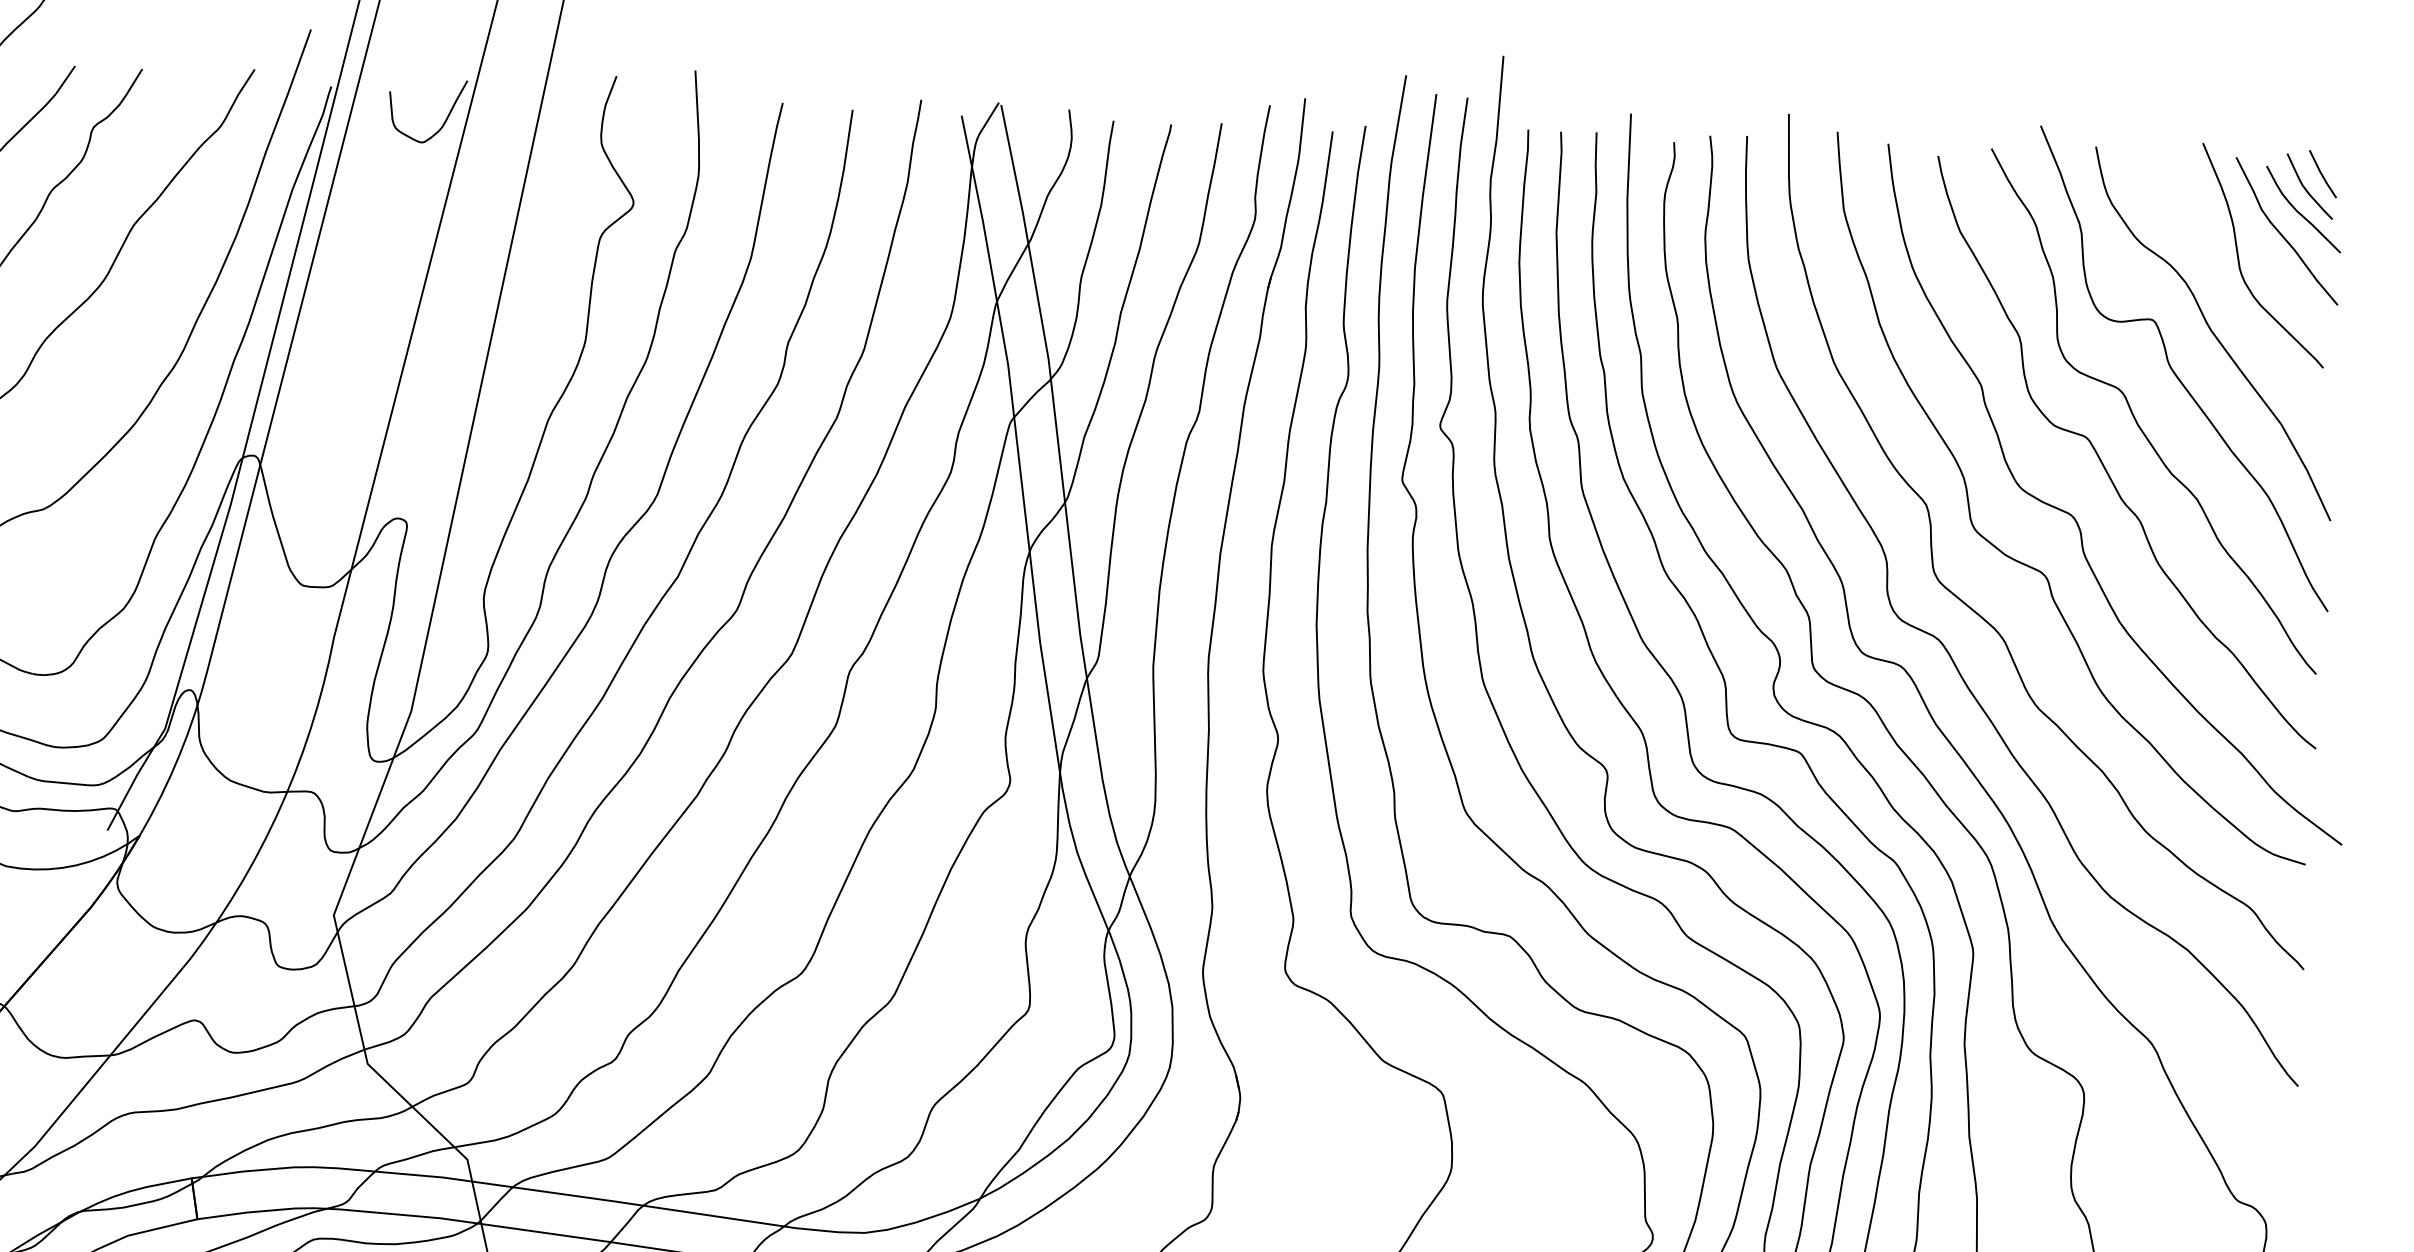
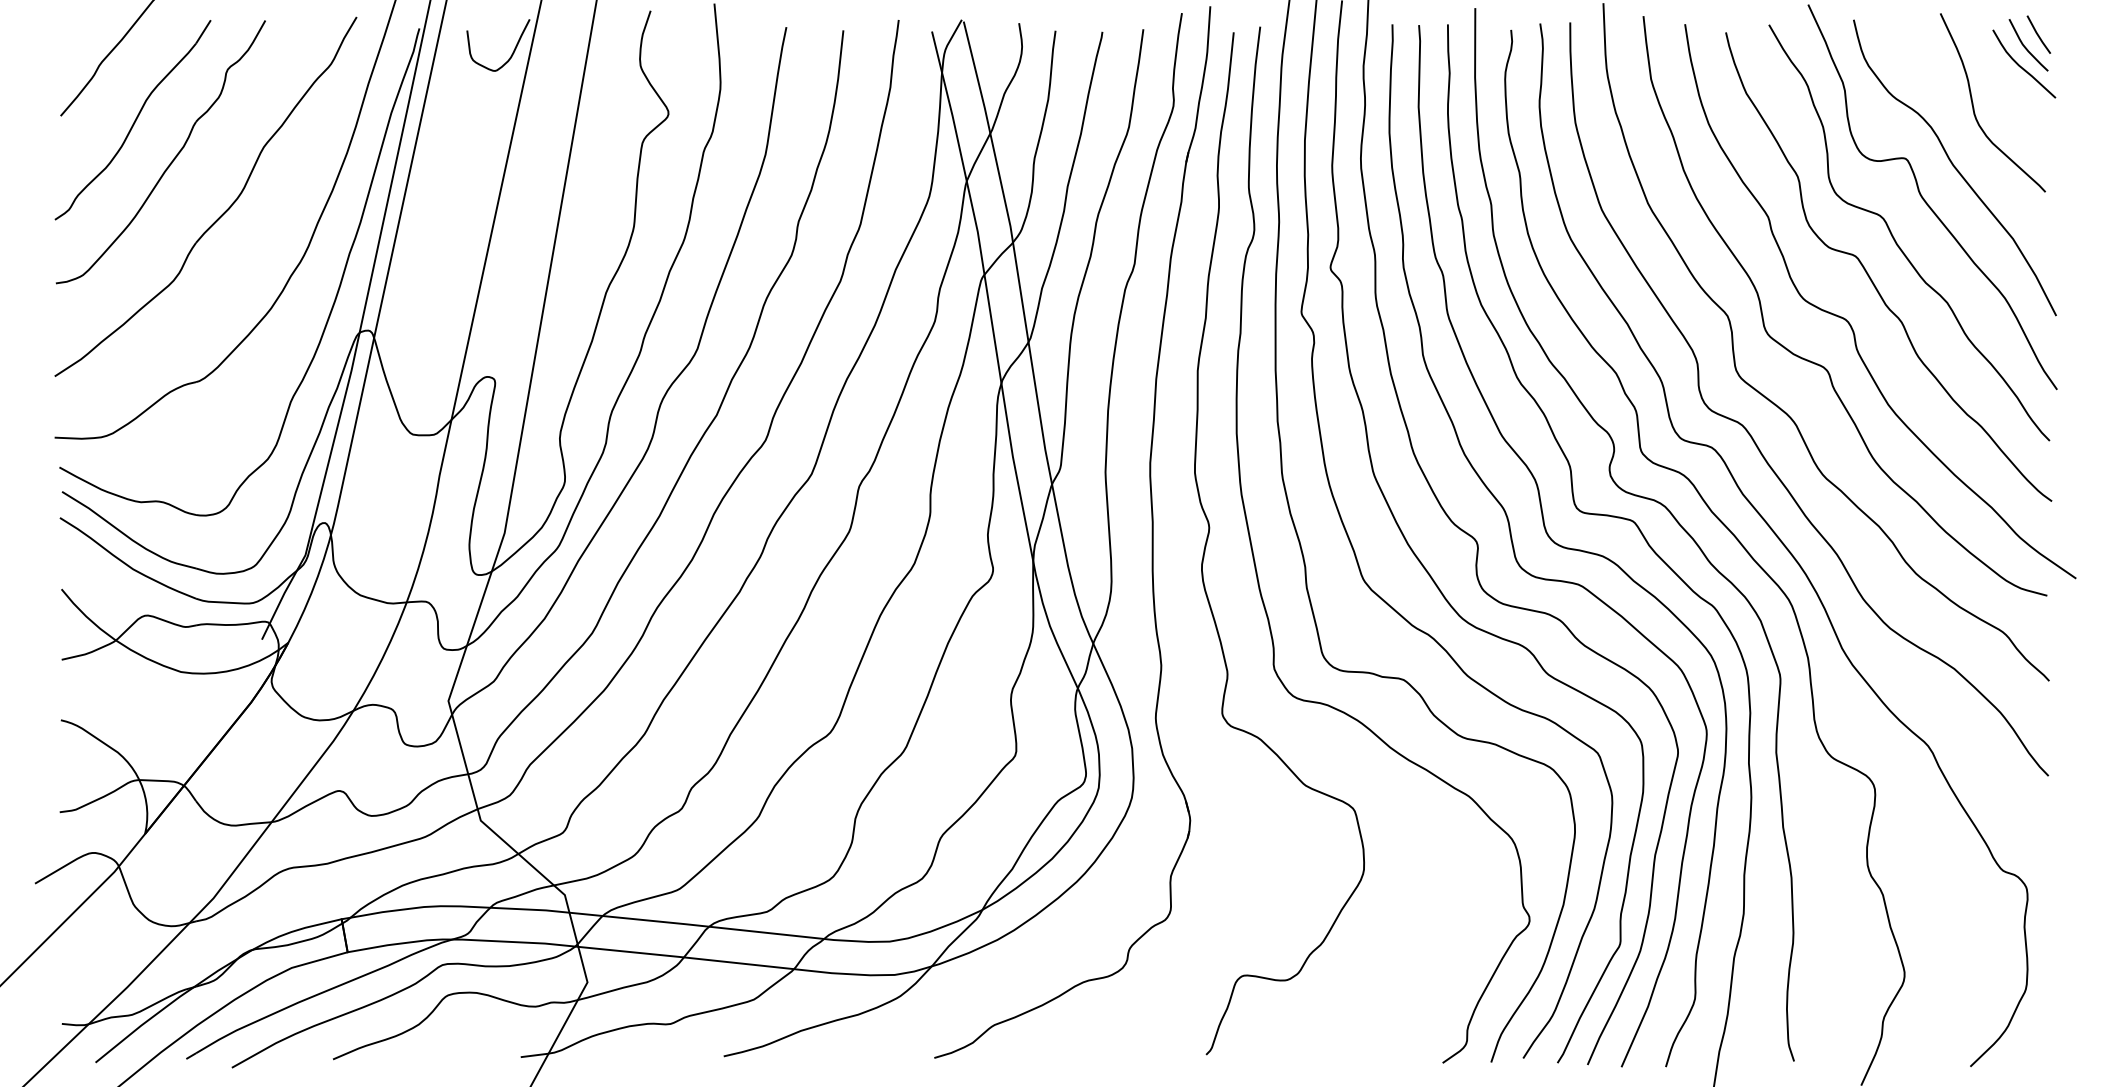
curve: (2281, 233) -> (2007, 84), removed

